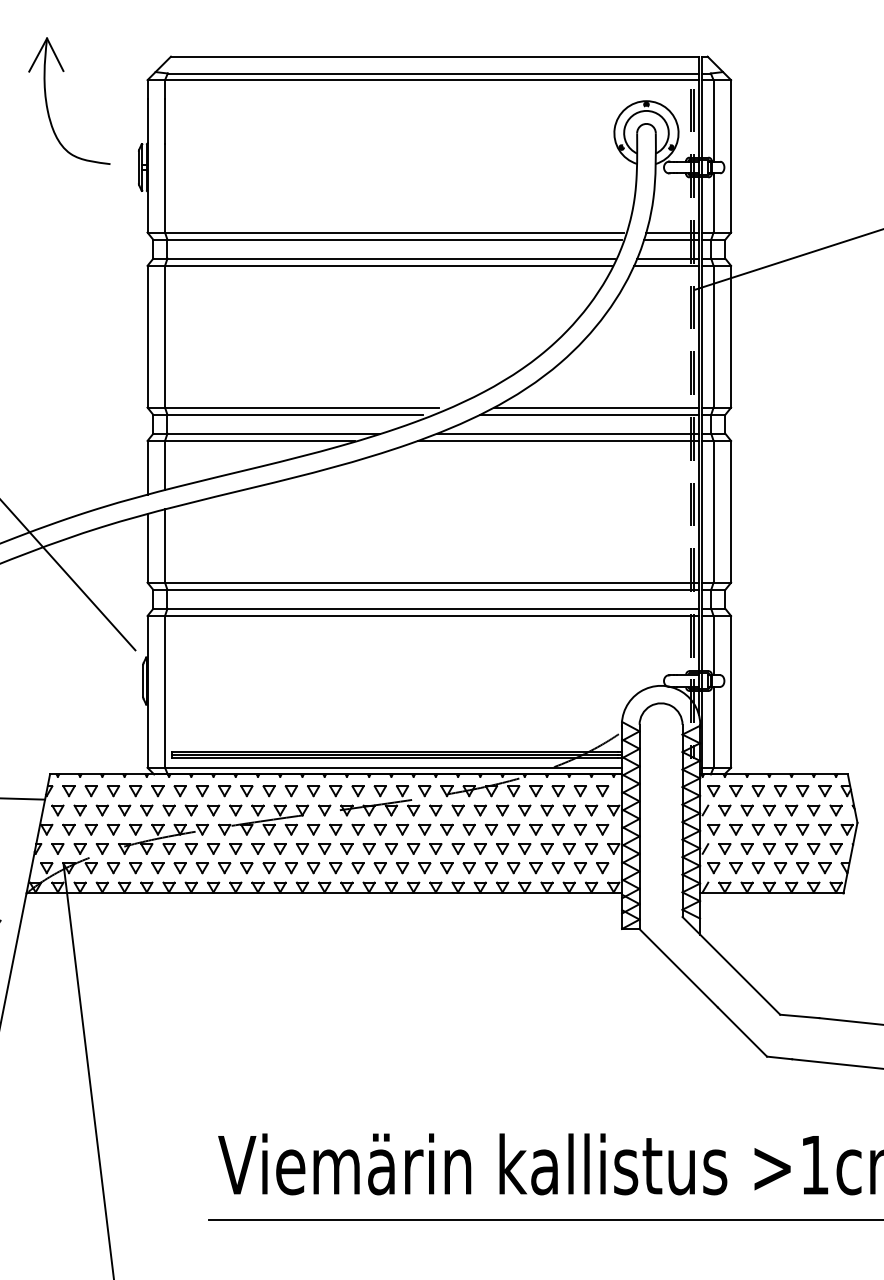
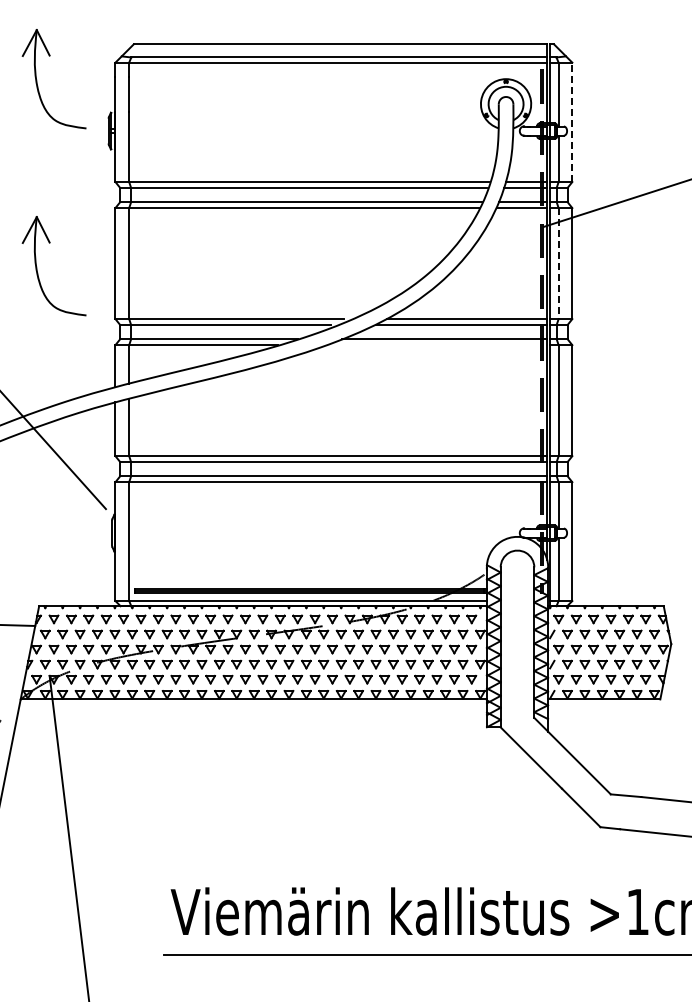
line: (731, 156) -> (572, 122), solid -> dashed
line: (713, 336) -> (558, 263), solid -> dashed
part: (47, 341) -> (37, 267), added
line: (558, 441) -> (437, 345), removed

